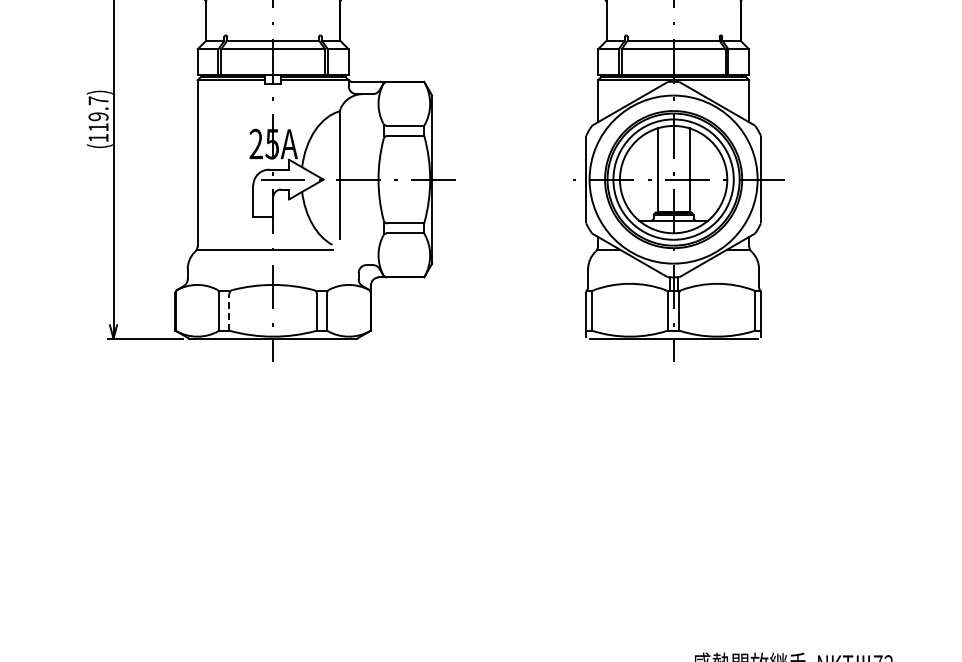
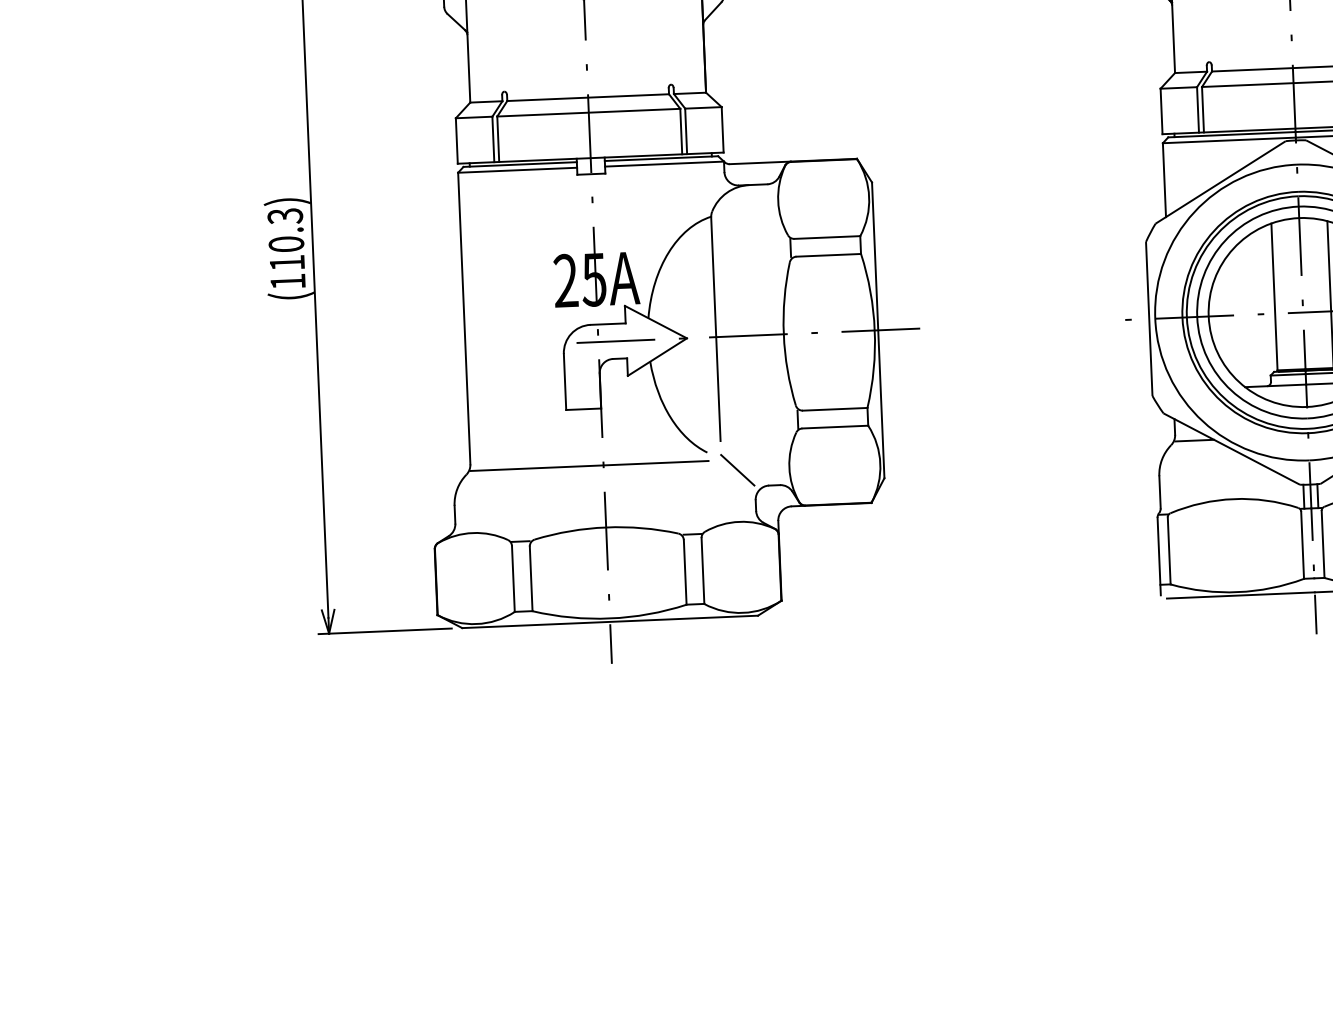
text: (98, 108) -> (285, 229), (119.7) -> (110.3)
line: (349, 255) -> (738, 469), added
line: (229, 311) -> (531, 577), dashed -> solid

